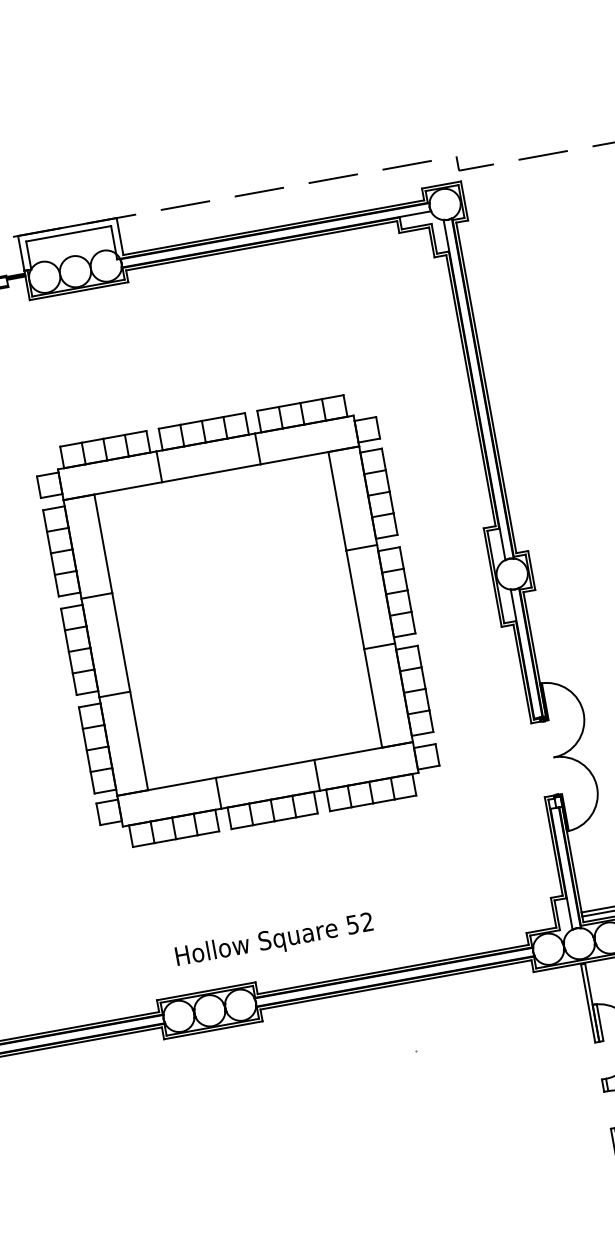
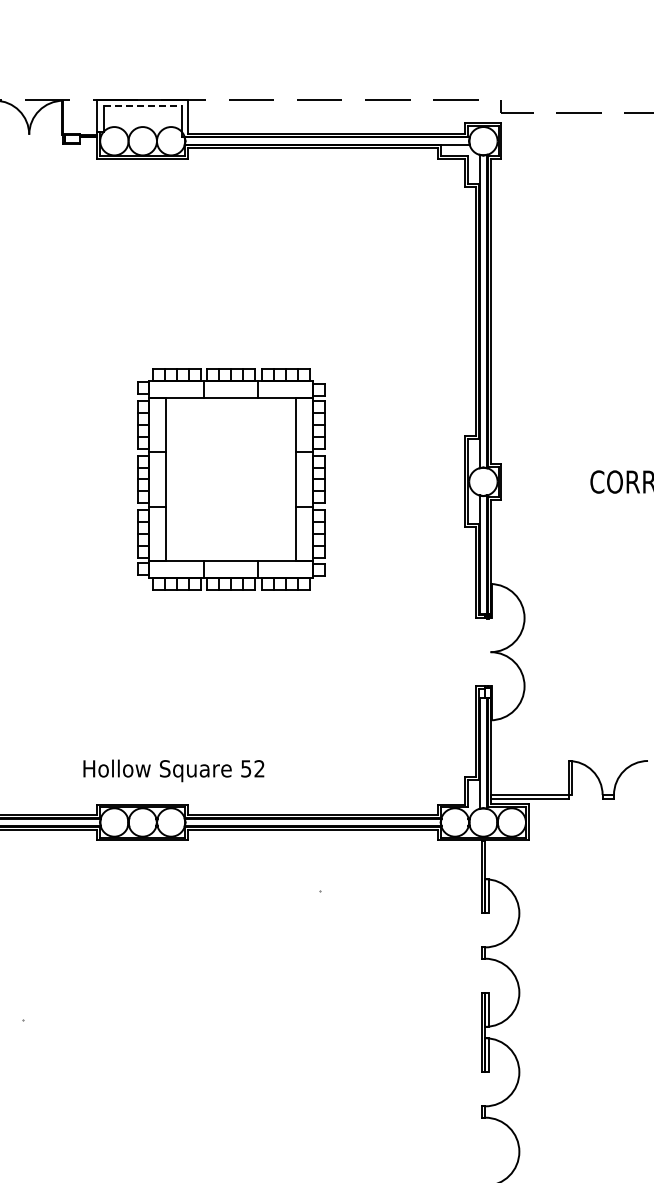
line: (69, 233) -> (143, 106), solid -> dashed
part: (237, 621) -> (230, 479), size x0.6
text: (274, 940) -> (173, 770), moved

